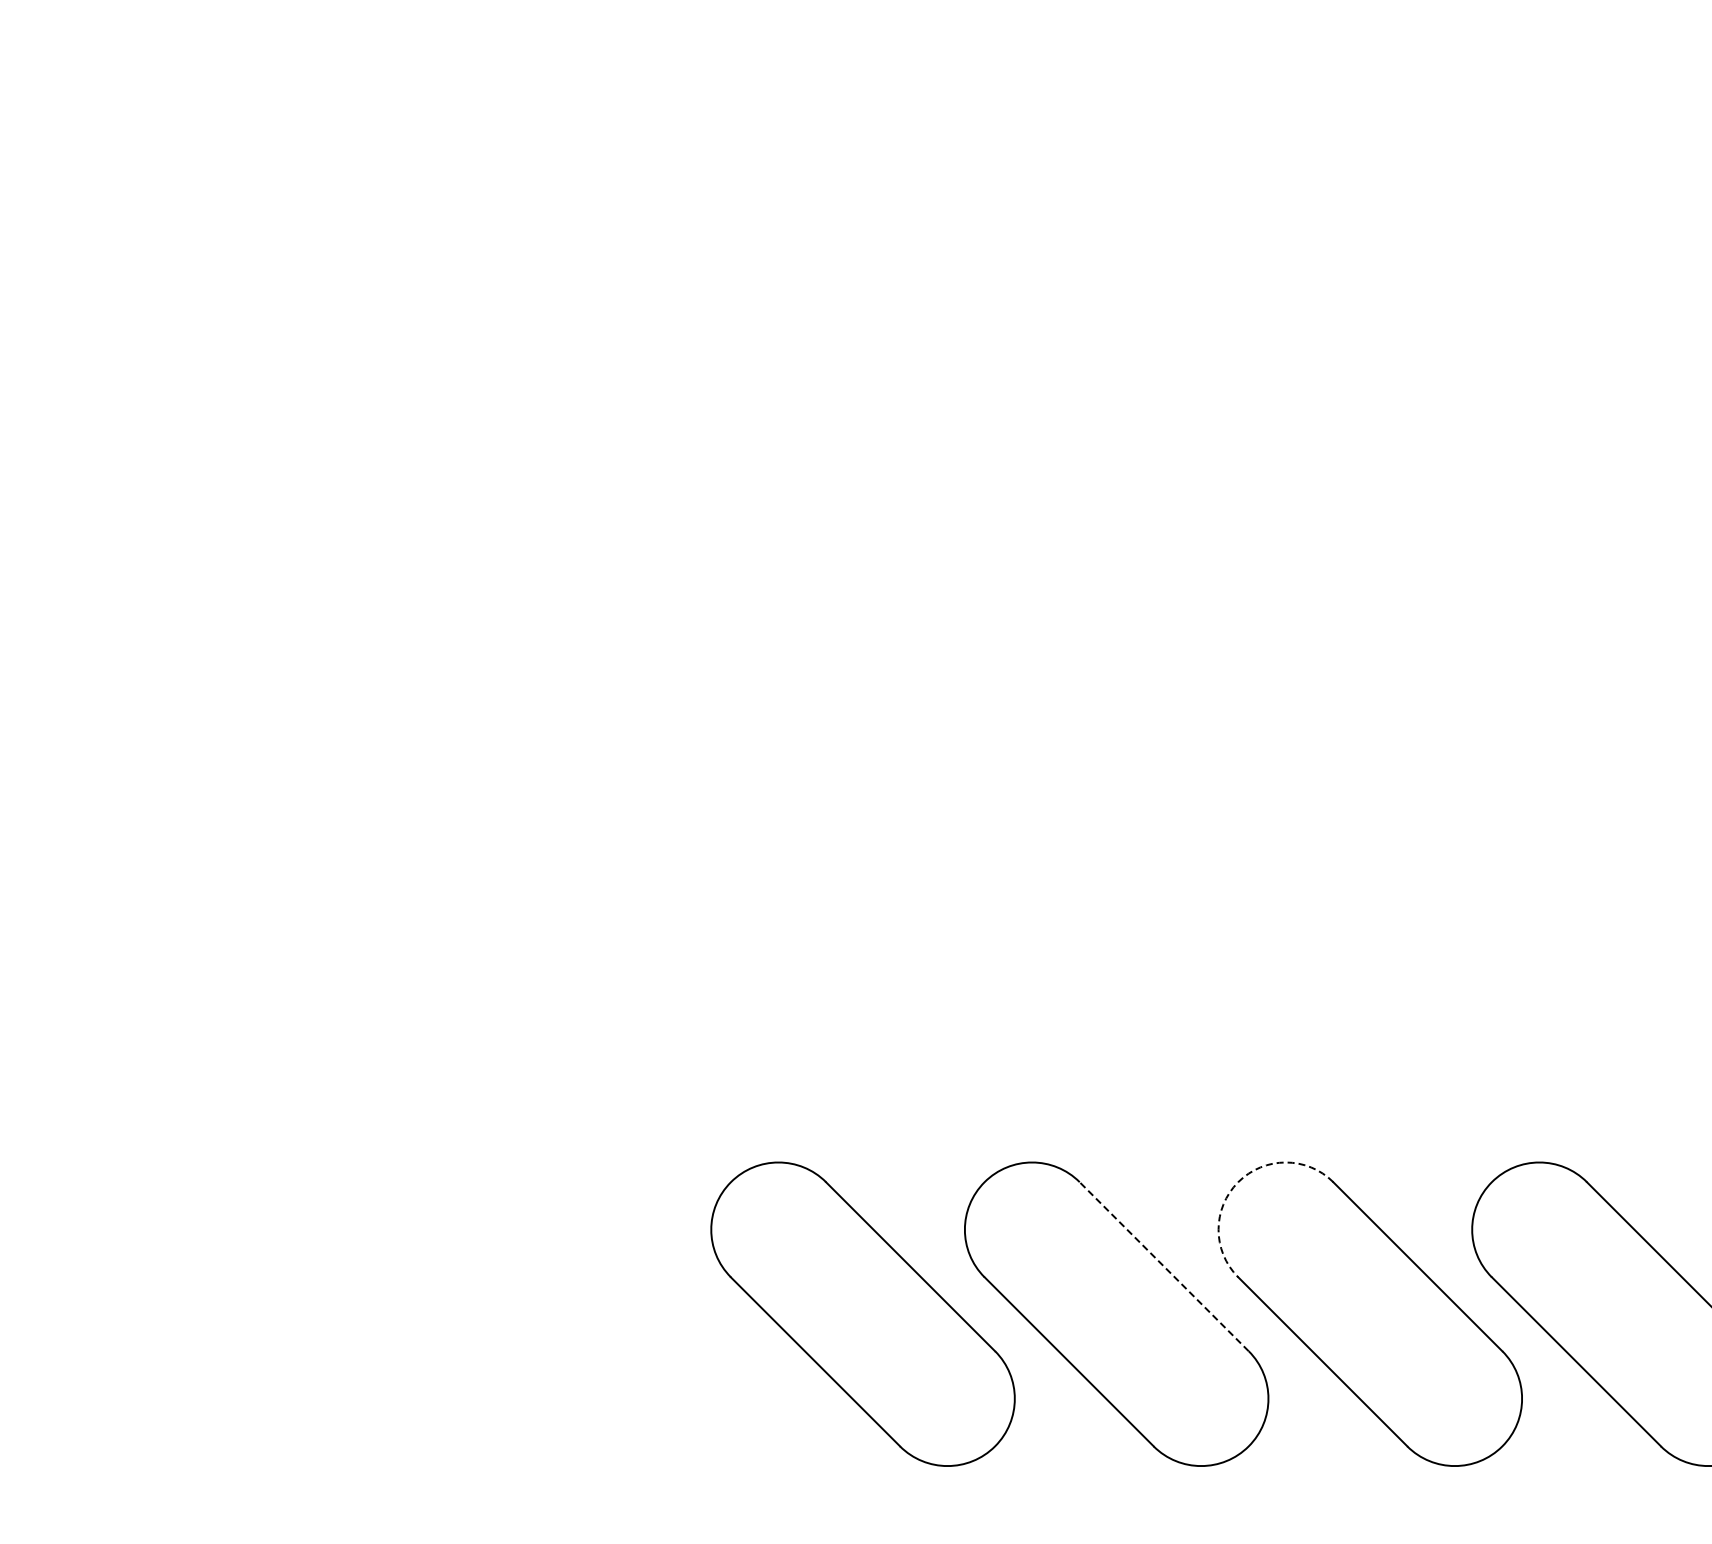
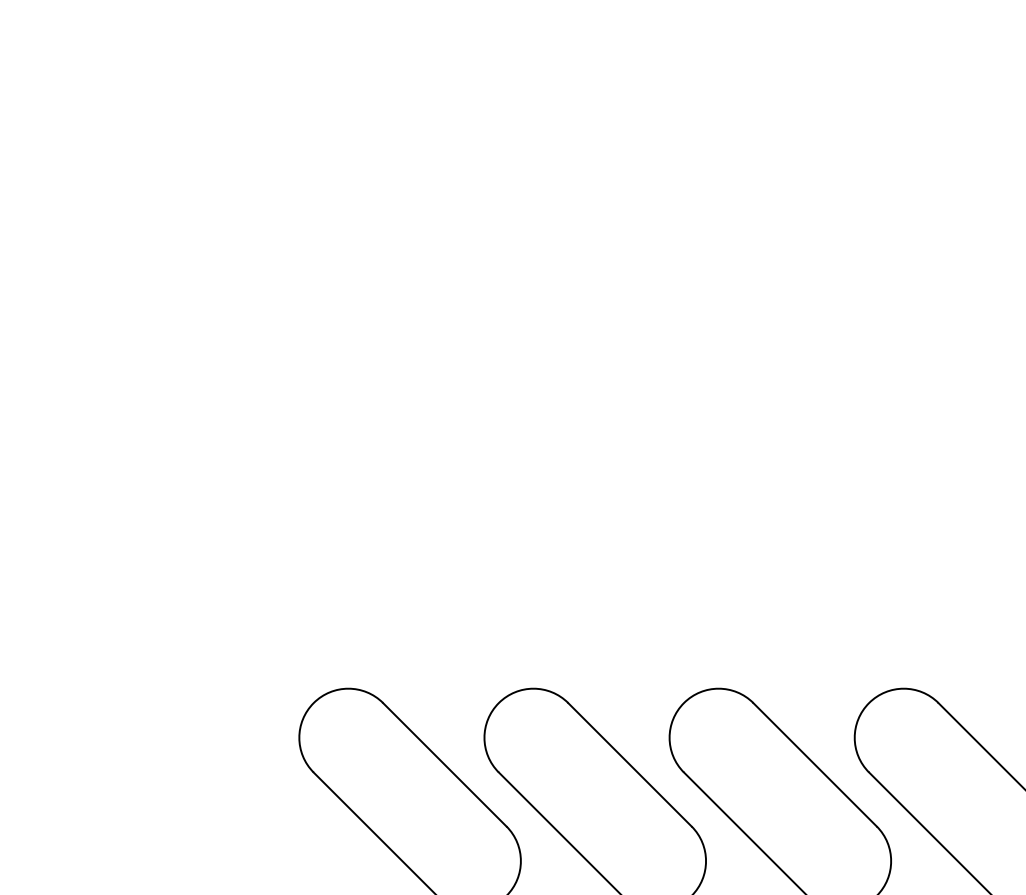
arc: (1238, 1182) -> (684, 703), dashed -> solid
line: (1164, 1266) -> (630, 764), dashed -> solid

